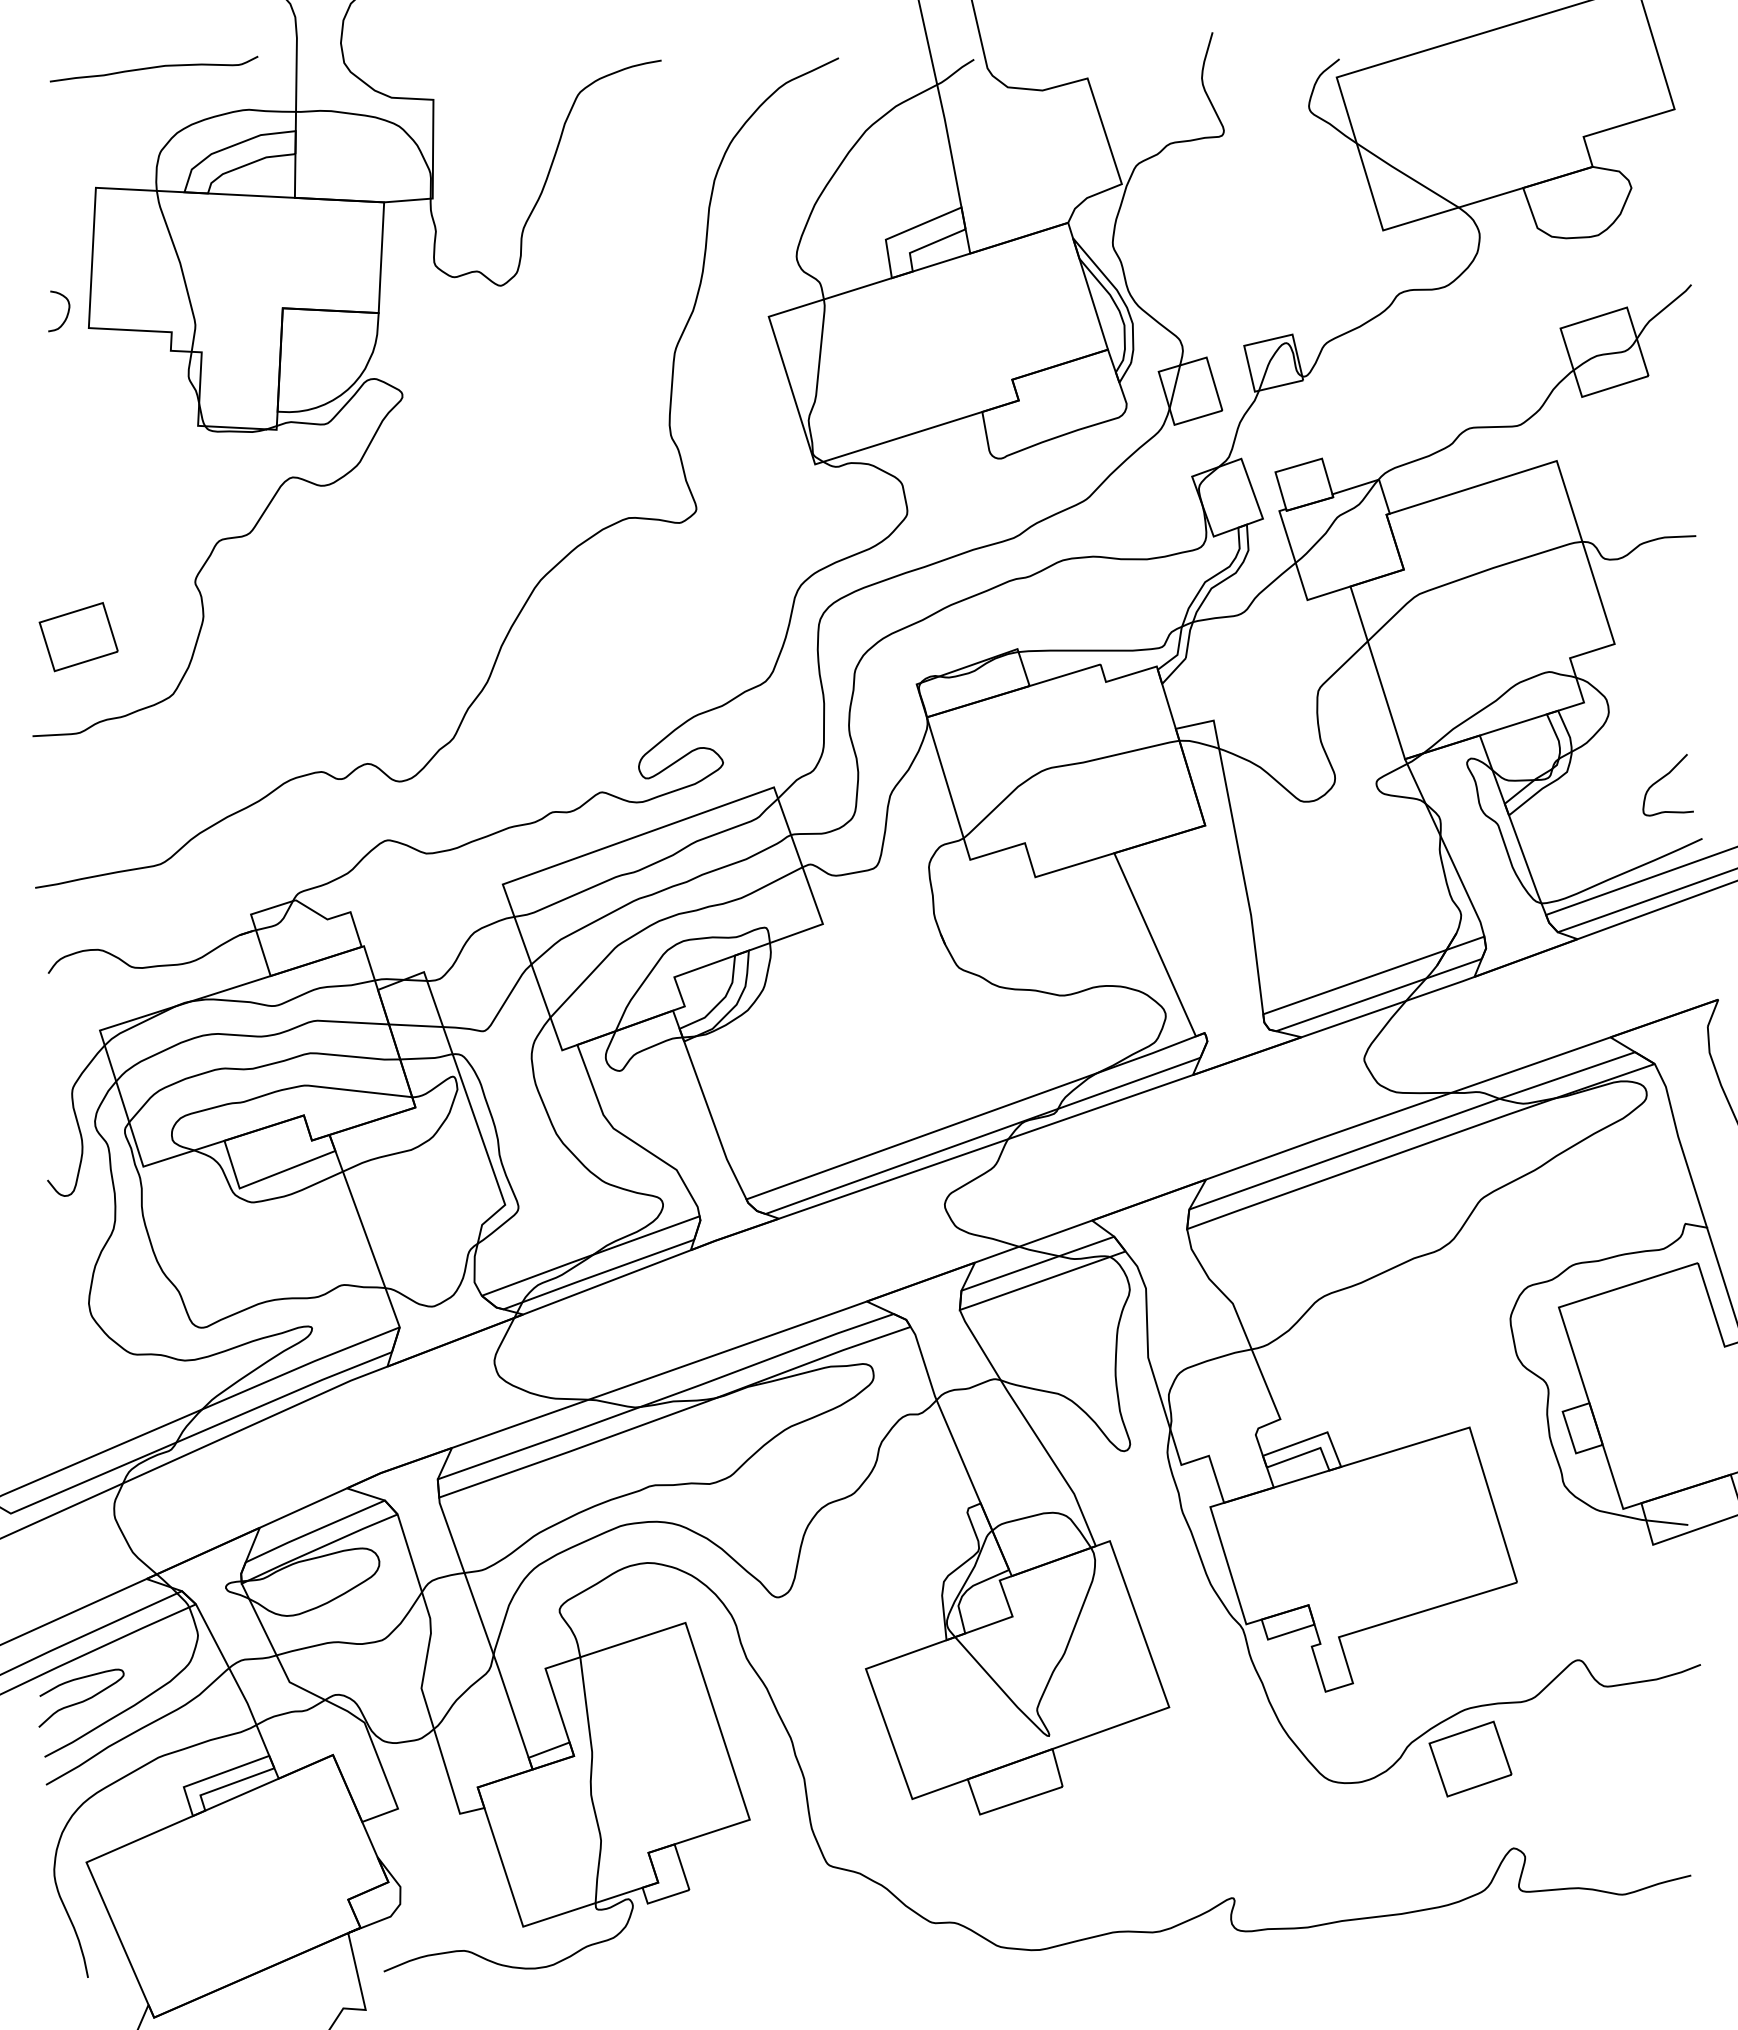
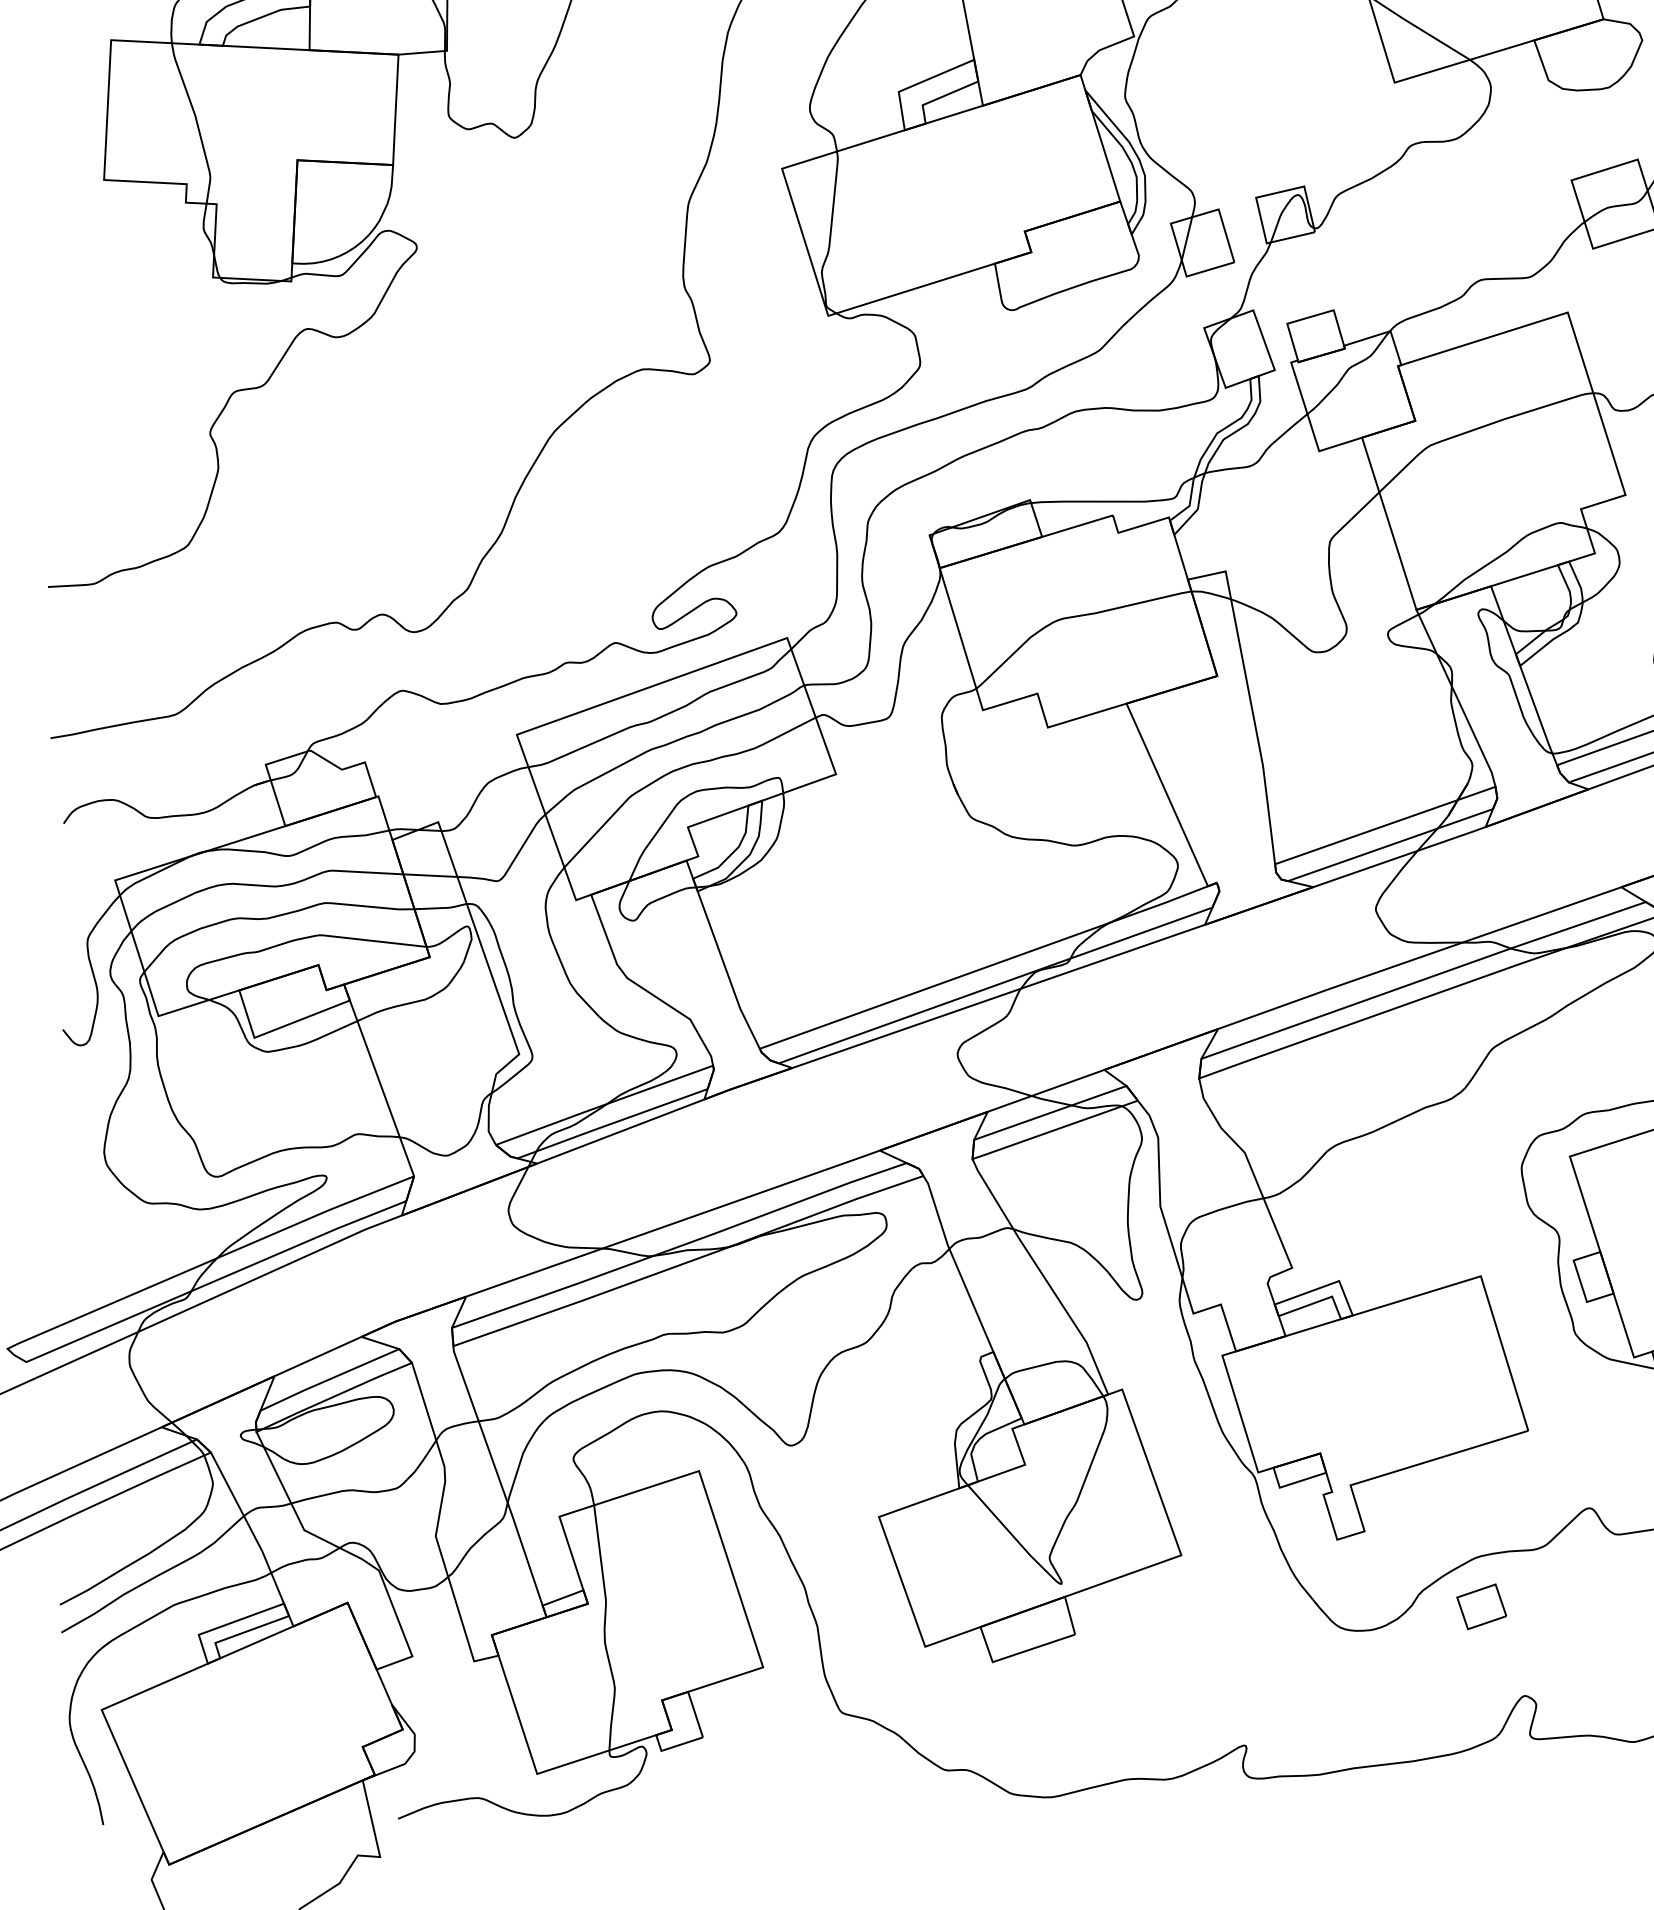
curve: (66, 314) -> (81, 166), removed
part: (78, 637) -> (93, 488), removed
curve: (82, 1700) -> (97, 1548), removed
part: (1470, 1758) -> (1481, 1606), size x0.6

